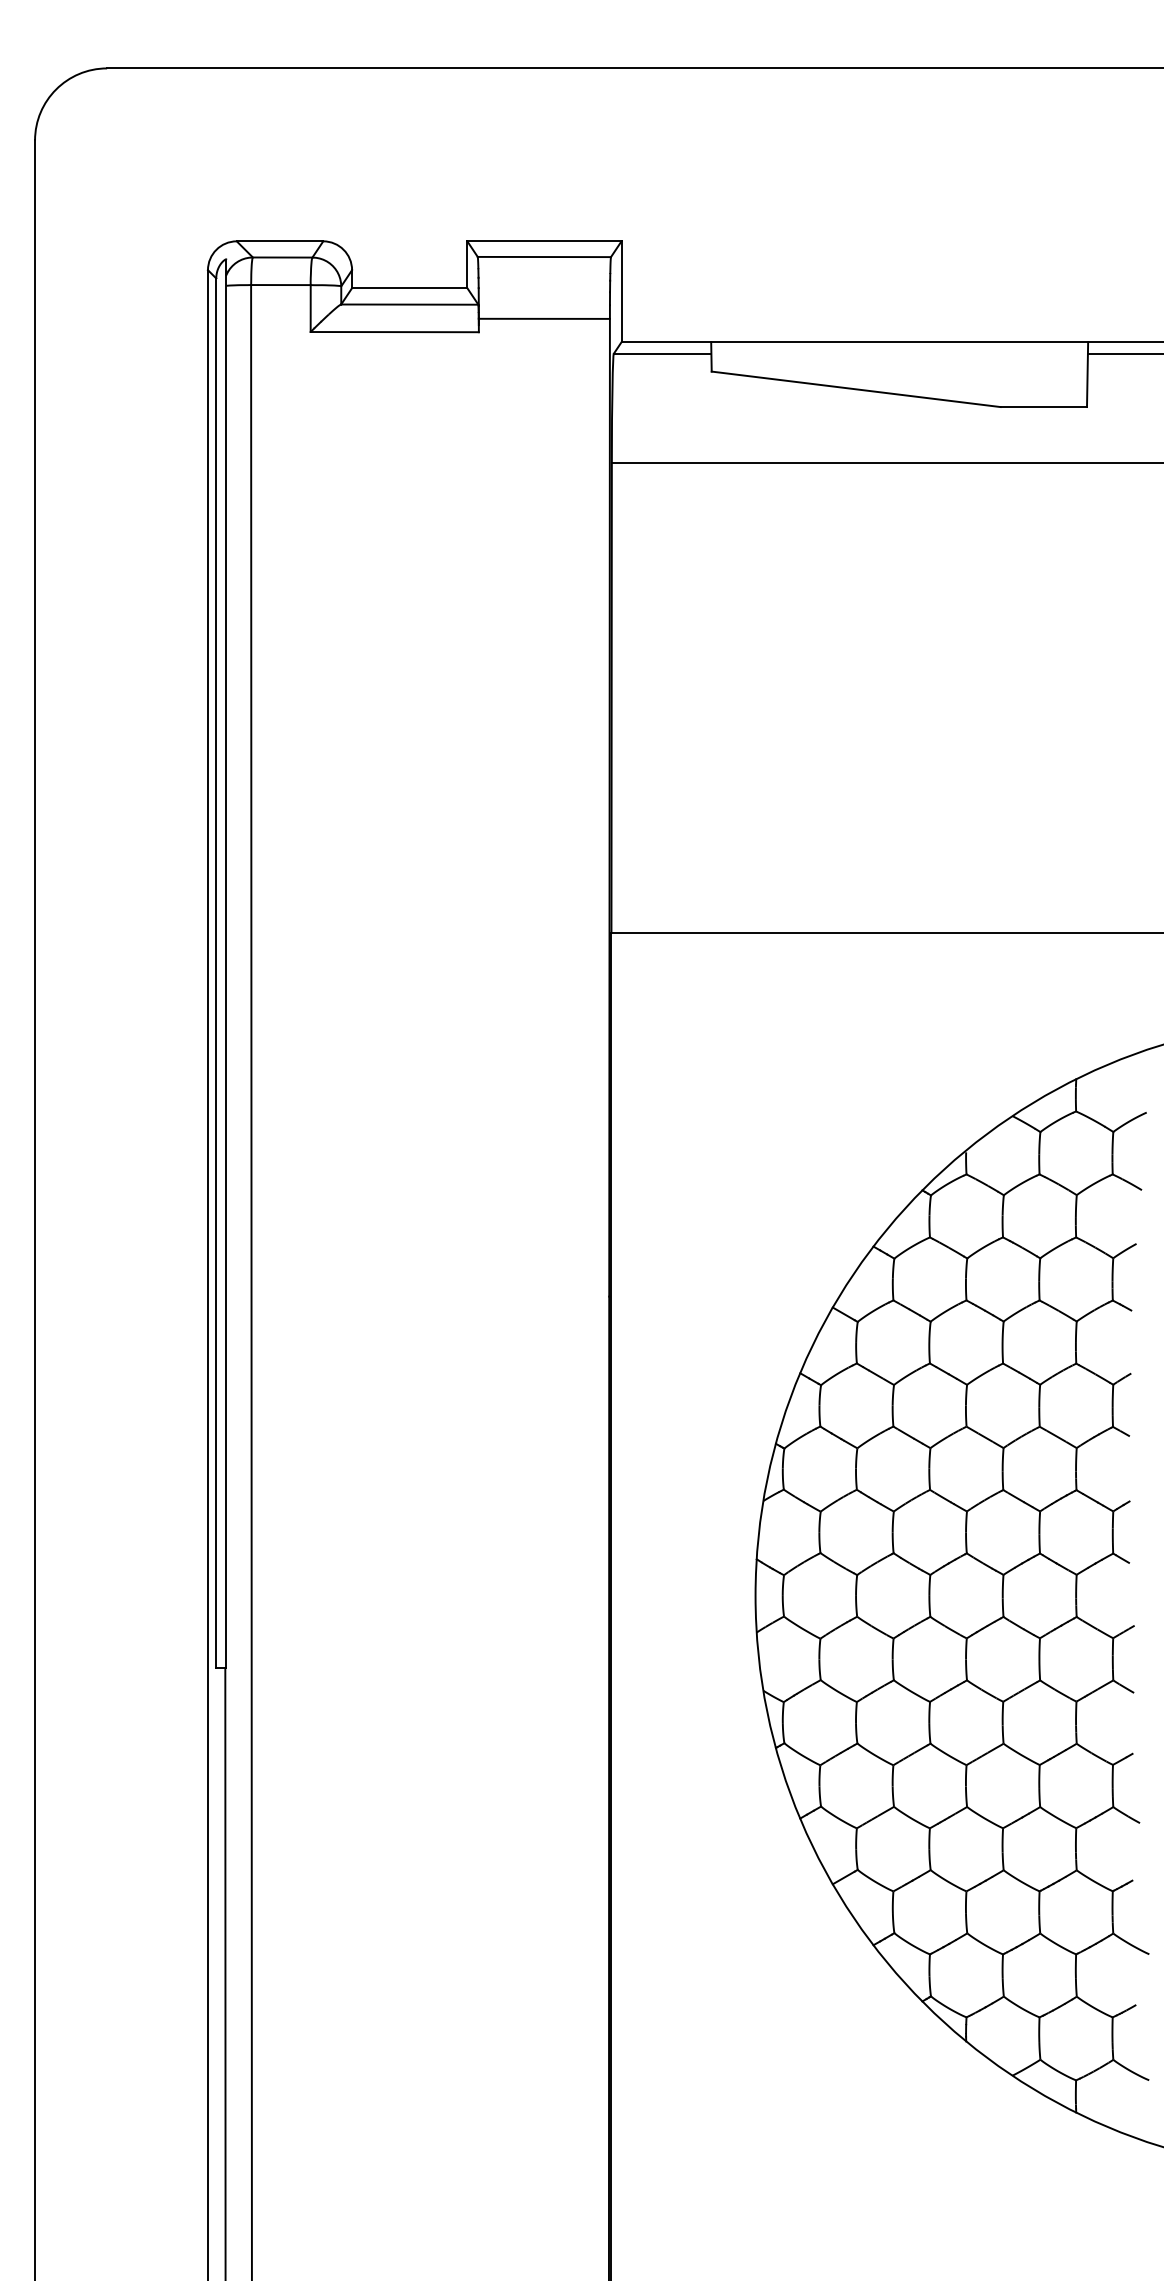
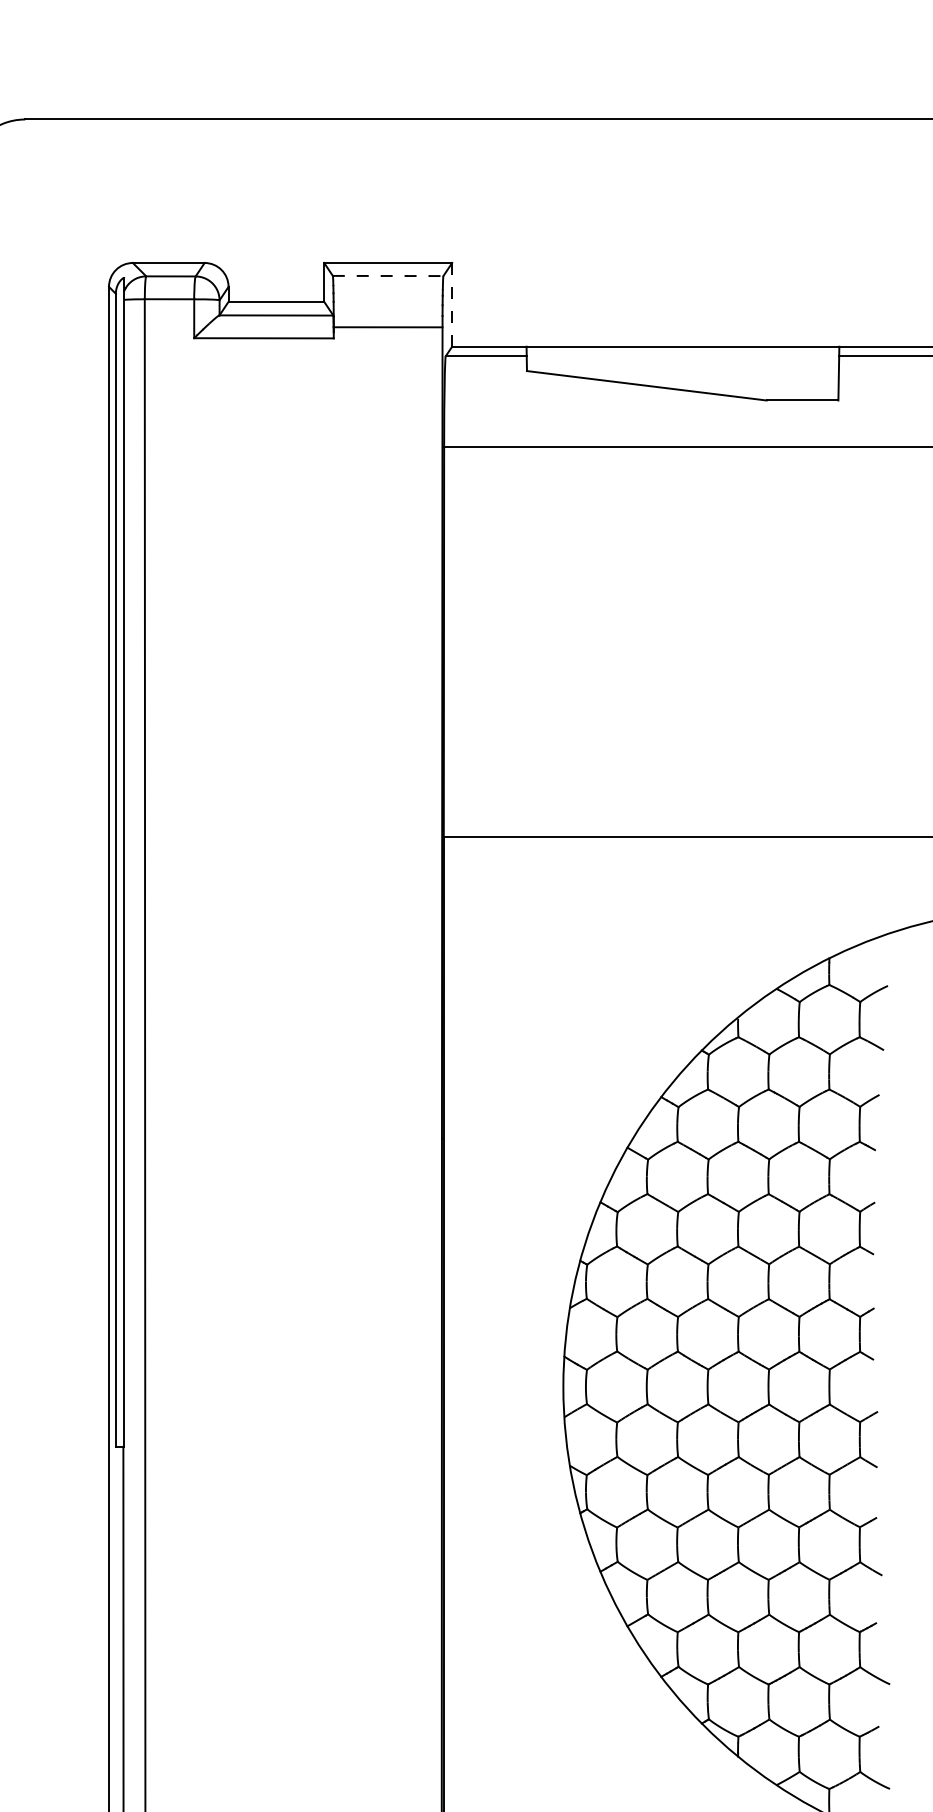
line: (544, 257) -> (388, 276), solid -> dashed
line: (621, 292) -> (452, 305), solid -> dashed

